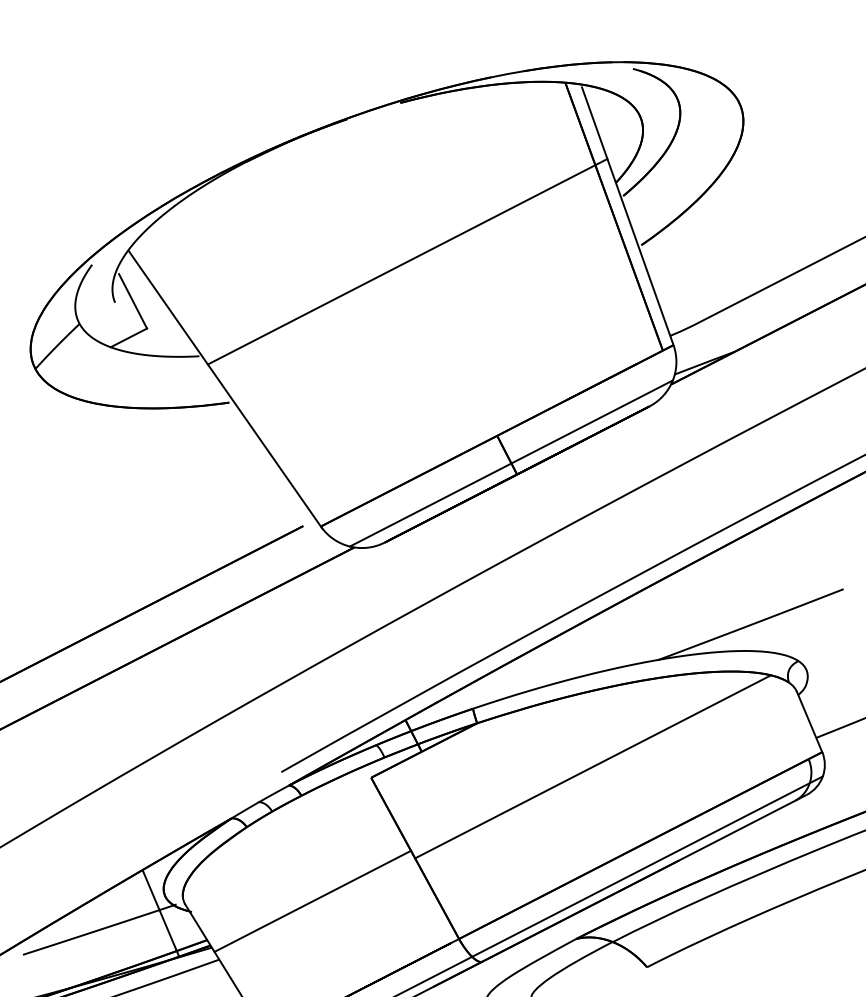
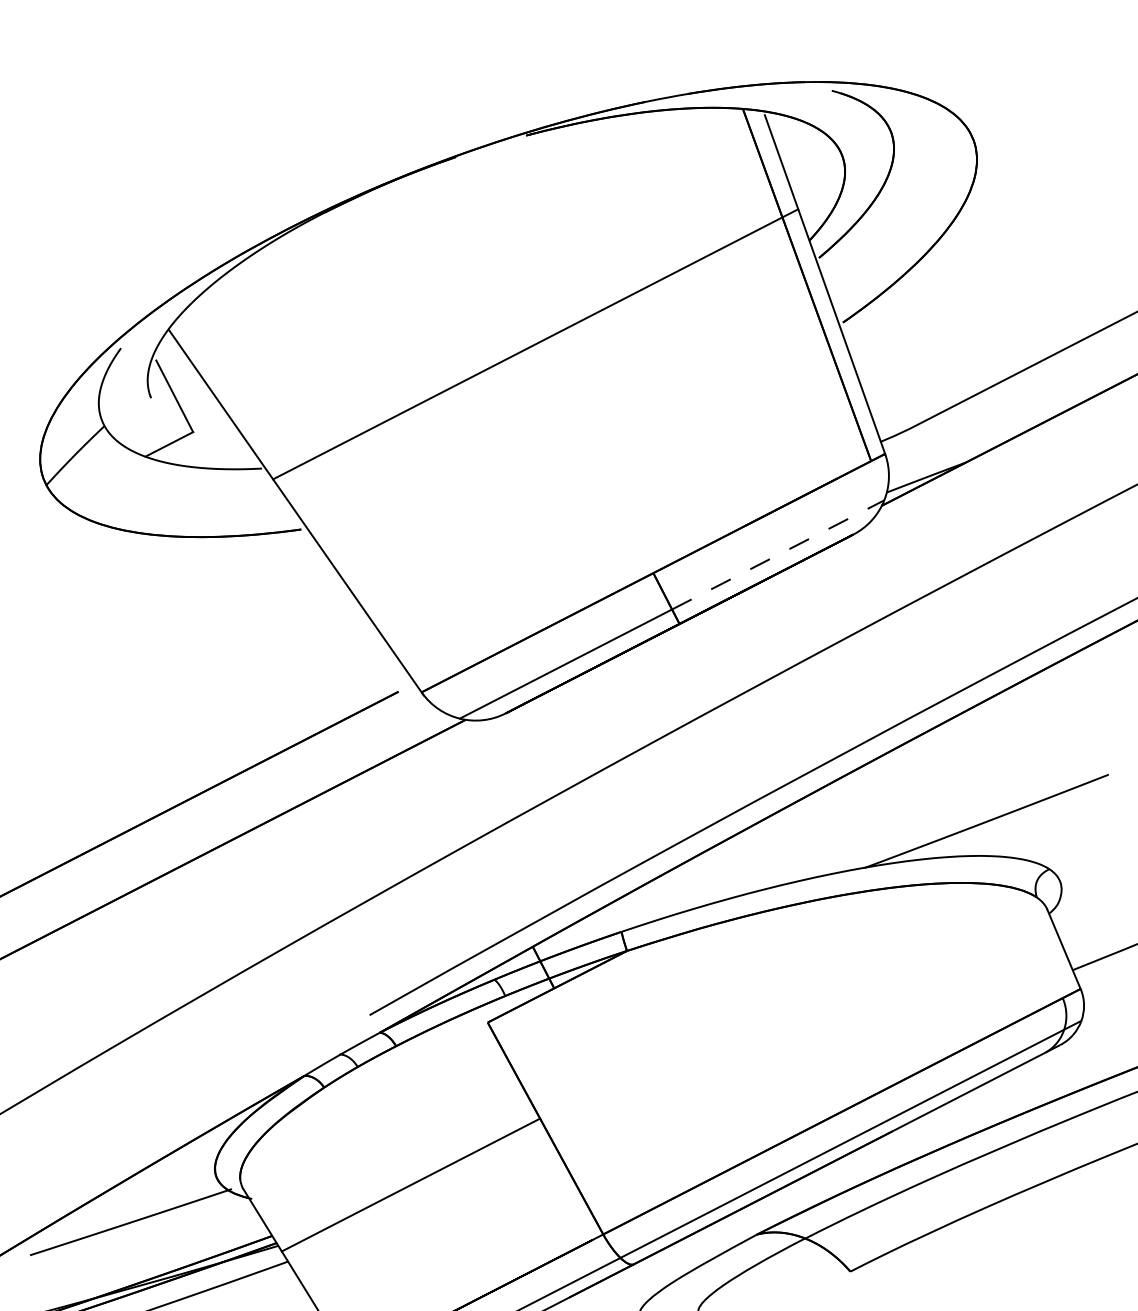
line: (592, 421) -> (778, 554), solid -> dashed
line: (593, 766) -> (779, 1007), removed
line: (161, 913) -> (211, 1201), removed

